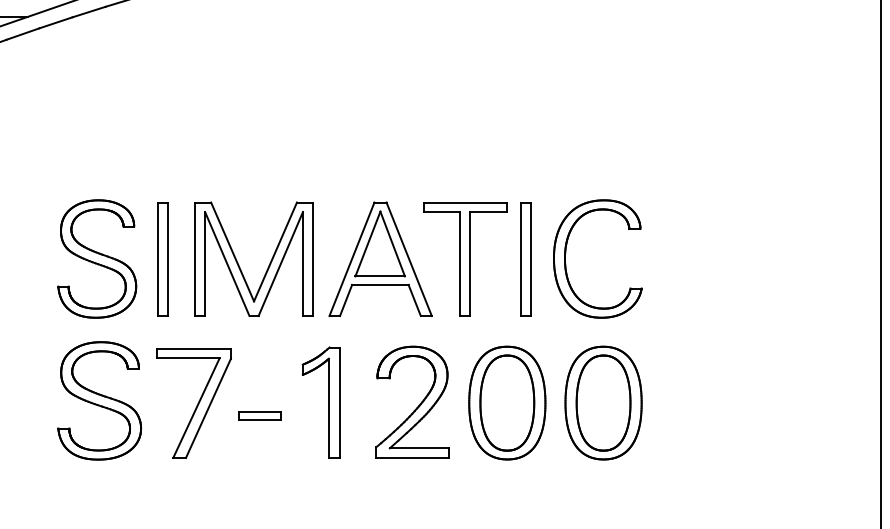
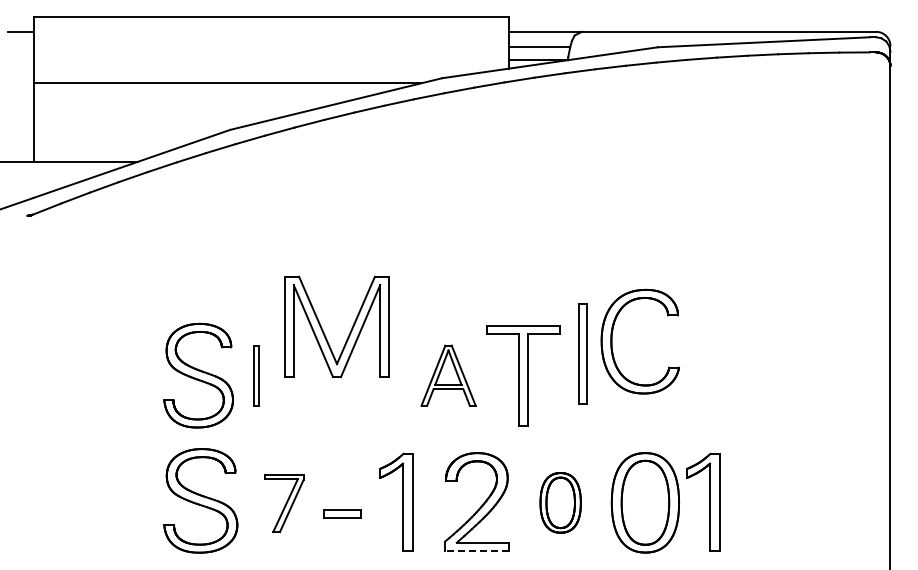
part: (162, 258) -> (256, 375), size x0.6
part: (380, 258) -> (448, 375), size x0.6
part: (525, 258) -> (582, 353), moved
part: (566, 258) -> (612, 341), moved
part: (239, 265) -> (324, 332), moved
part: (669, 401) -> (703, 501), added
part: (507, 402) -> (560, 502), size x0.6
part: (194, 403) -> (284, 503), size x0.6
line: (412, 458) -> (476, 551), solid -> dashed

